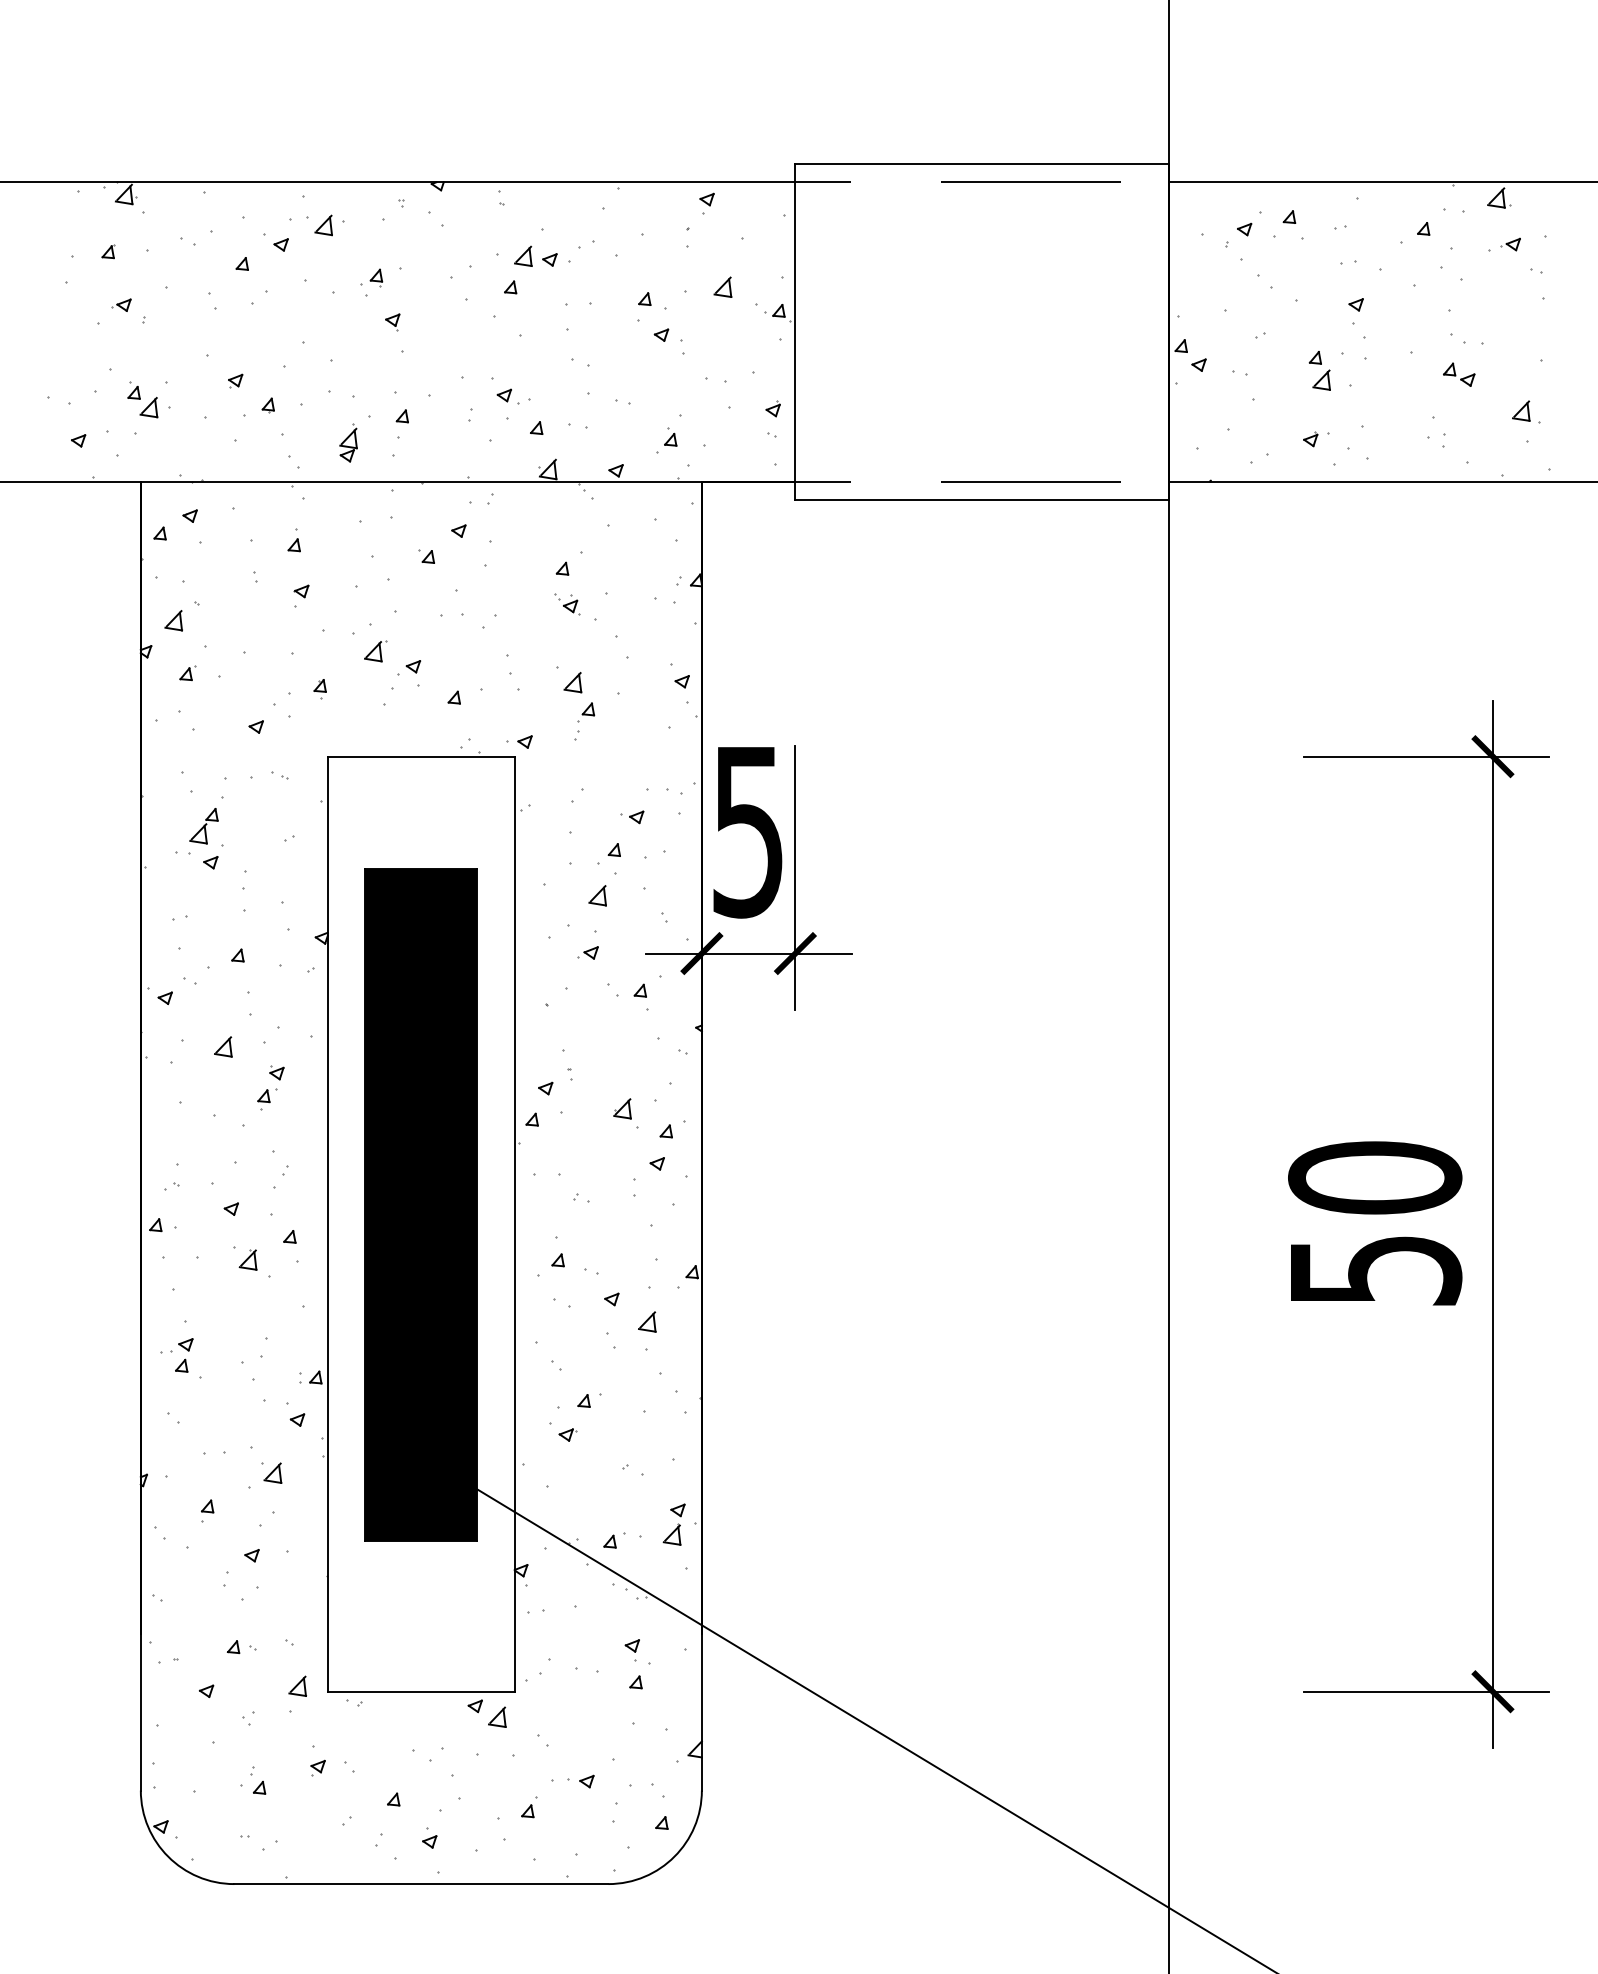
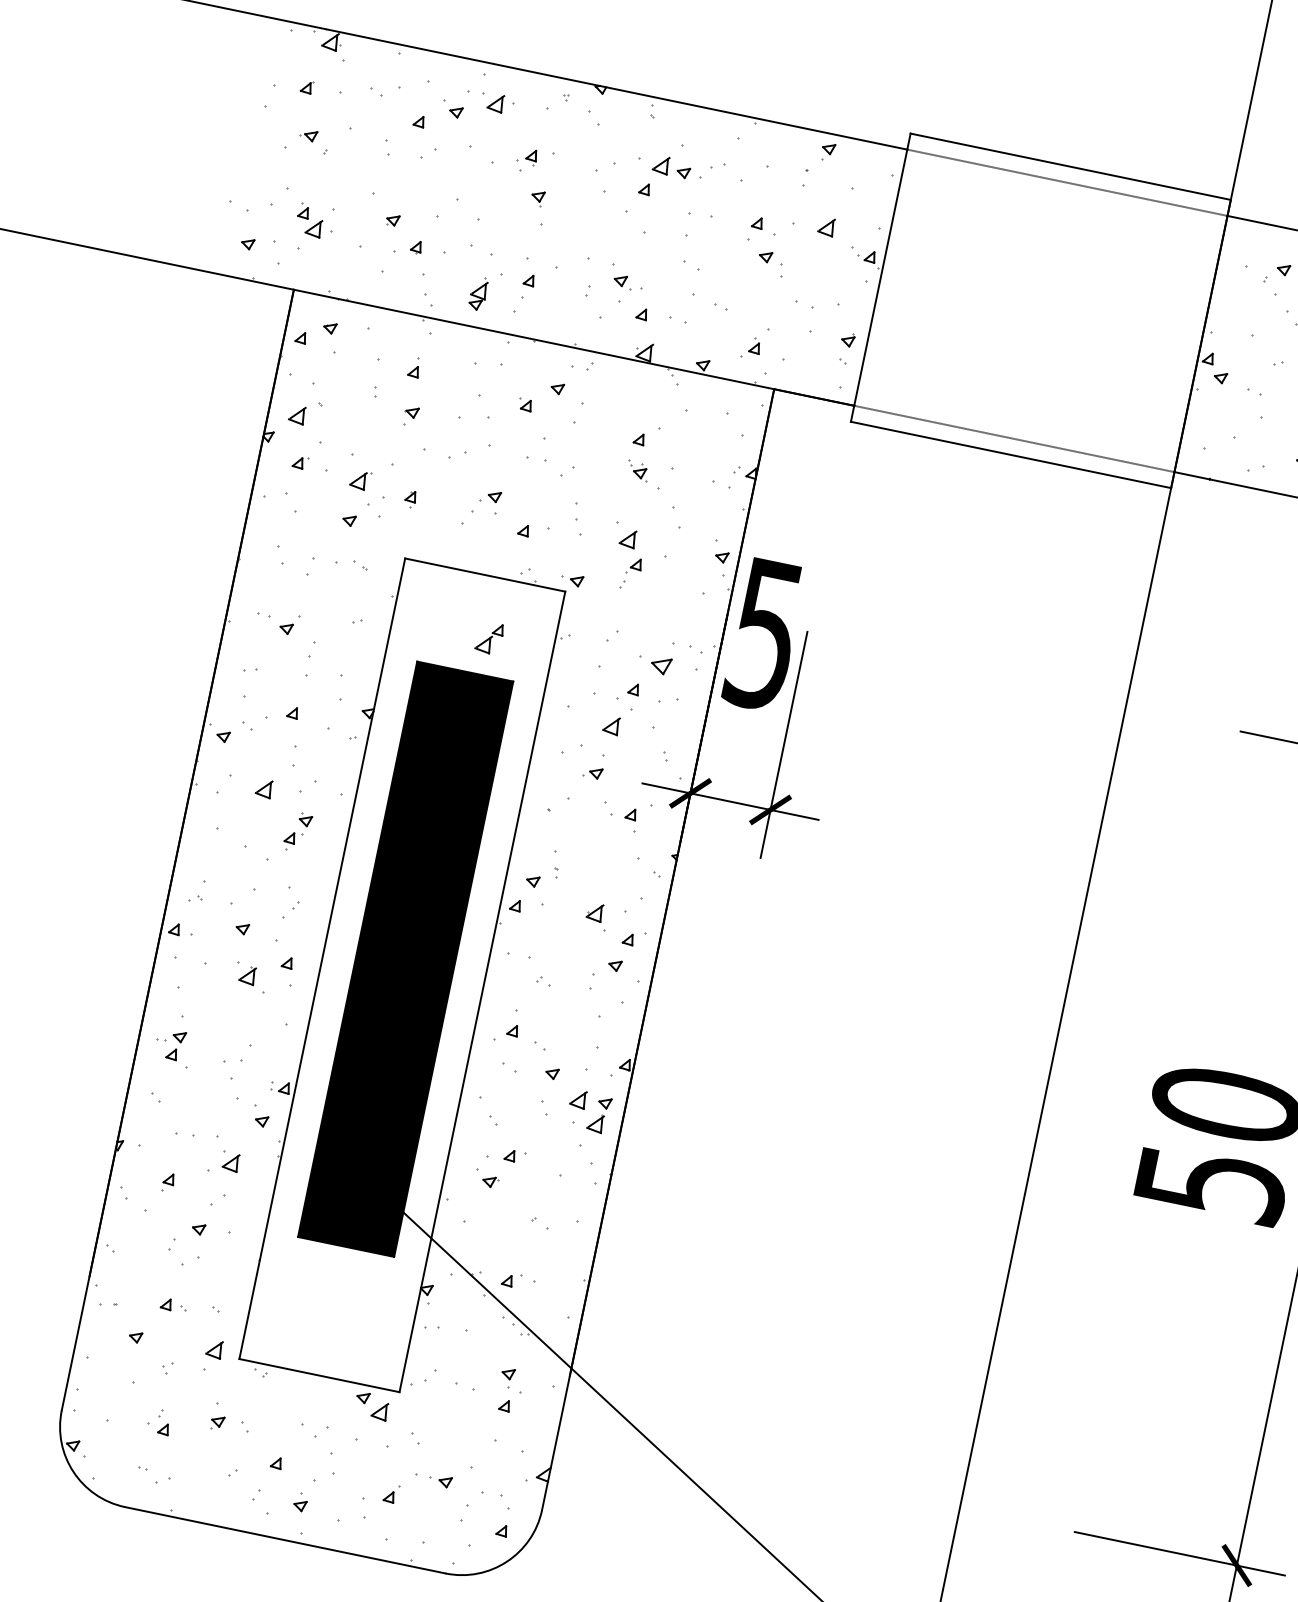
part: (375, 651) -> (360, 480), moved
part: (632, 817) -> (655, 664), size x1.6
part: (203, 826) -> (489, 638), moved
text: (747, 832) -> (763, 635), moved
part: (673, 1524) -> (598, 1114), moved

